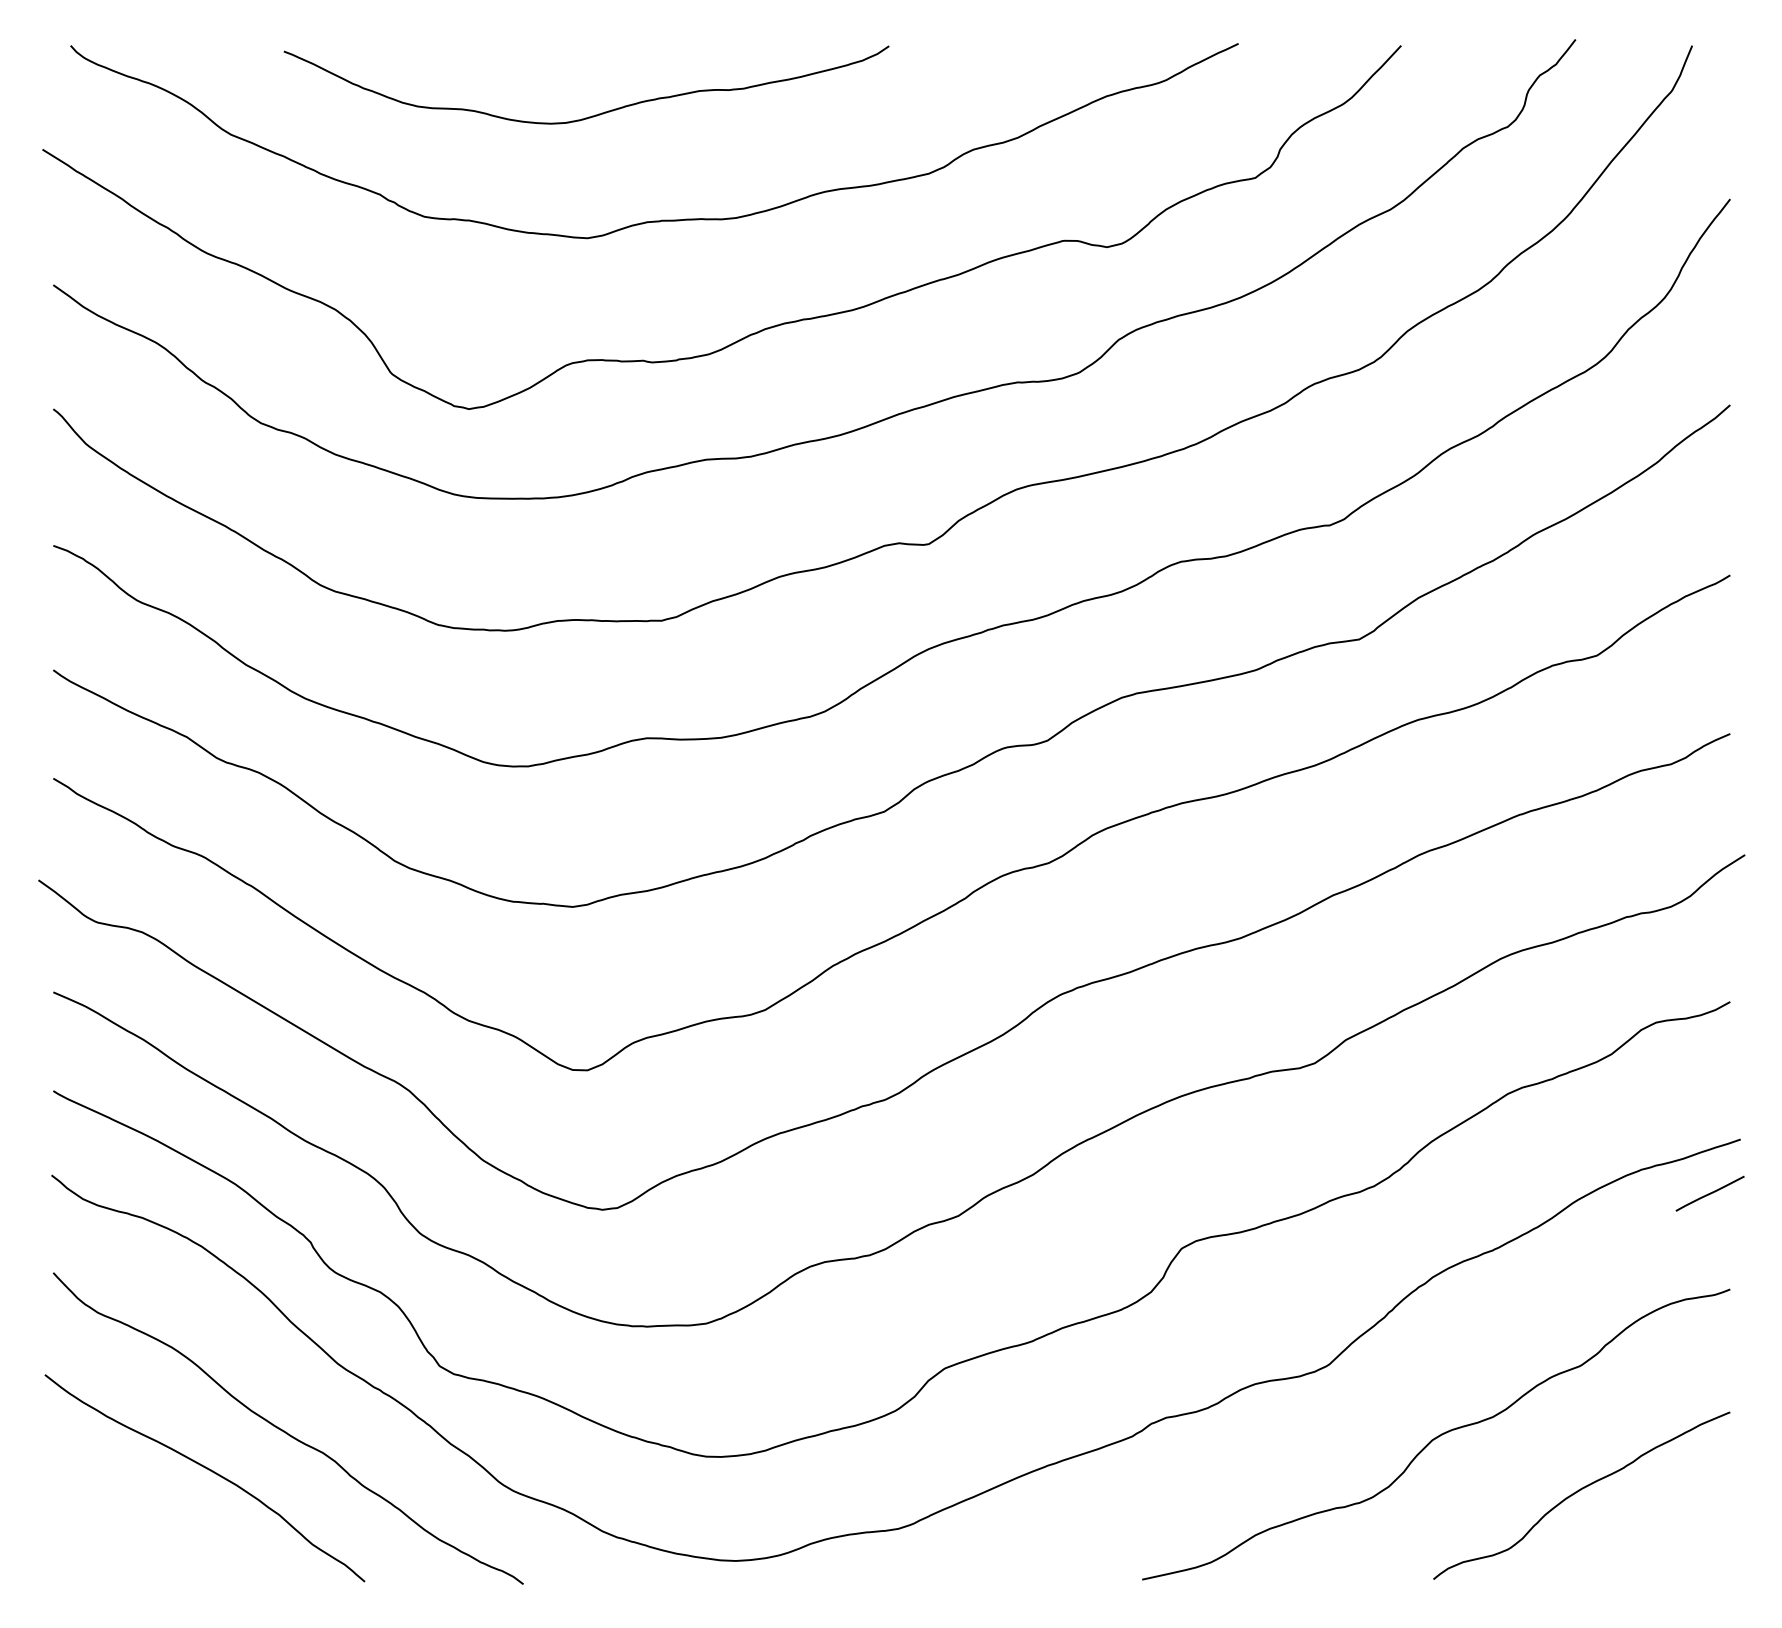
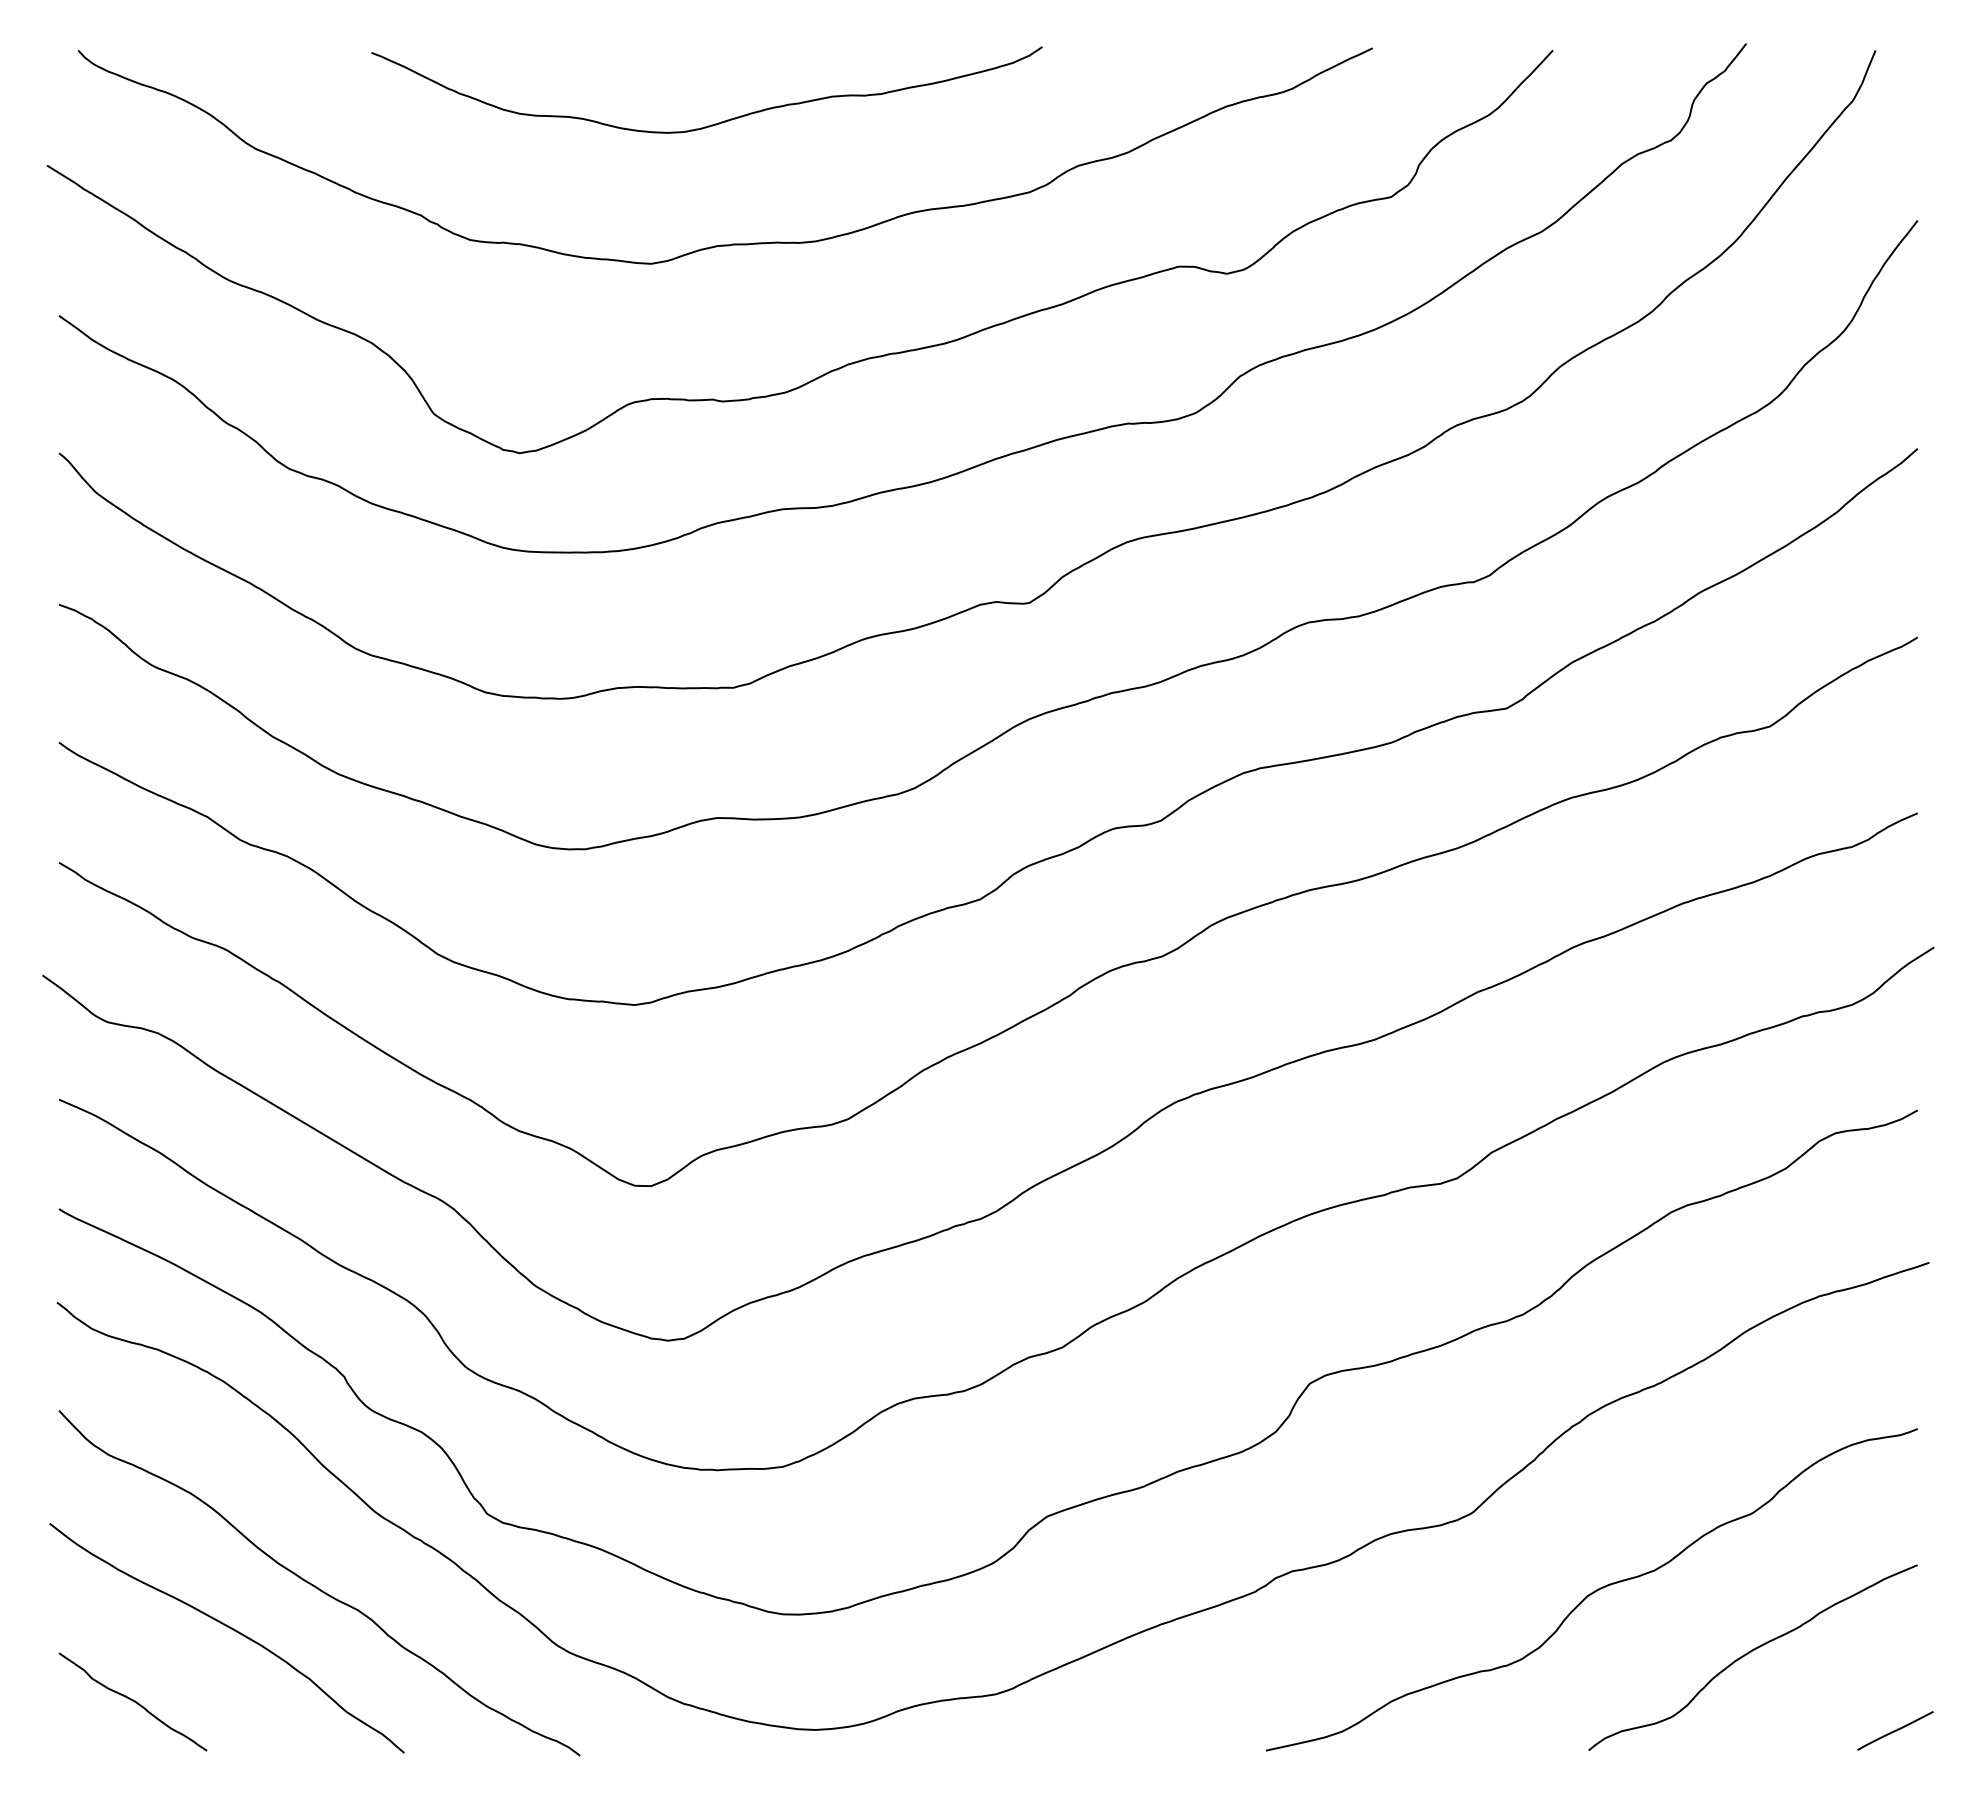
curve: (593, 115) -> (714, 123), moved
line: (1710, 1193) -> (1895, 1730), moved
curve: (119, 1535) -> (132, 1701), added

